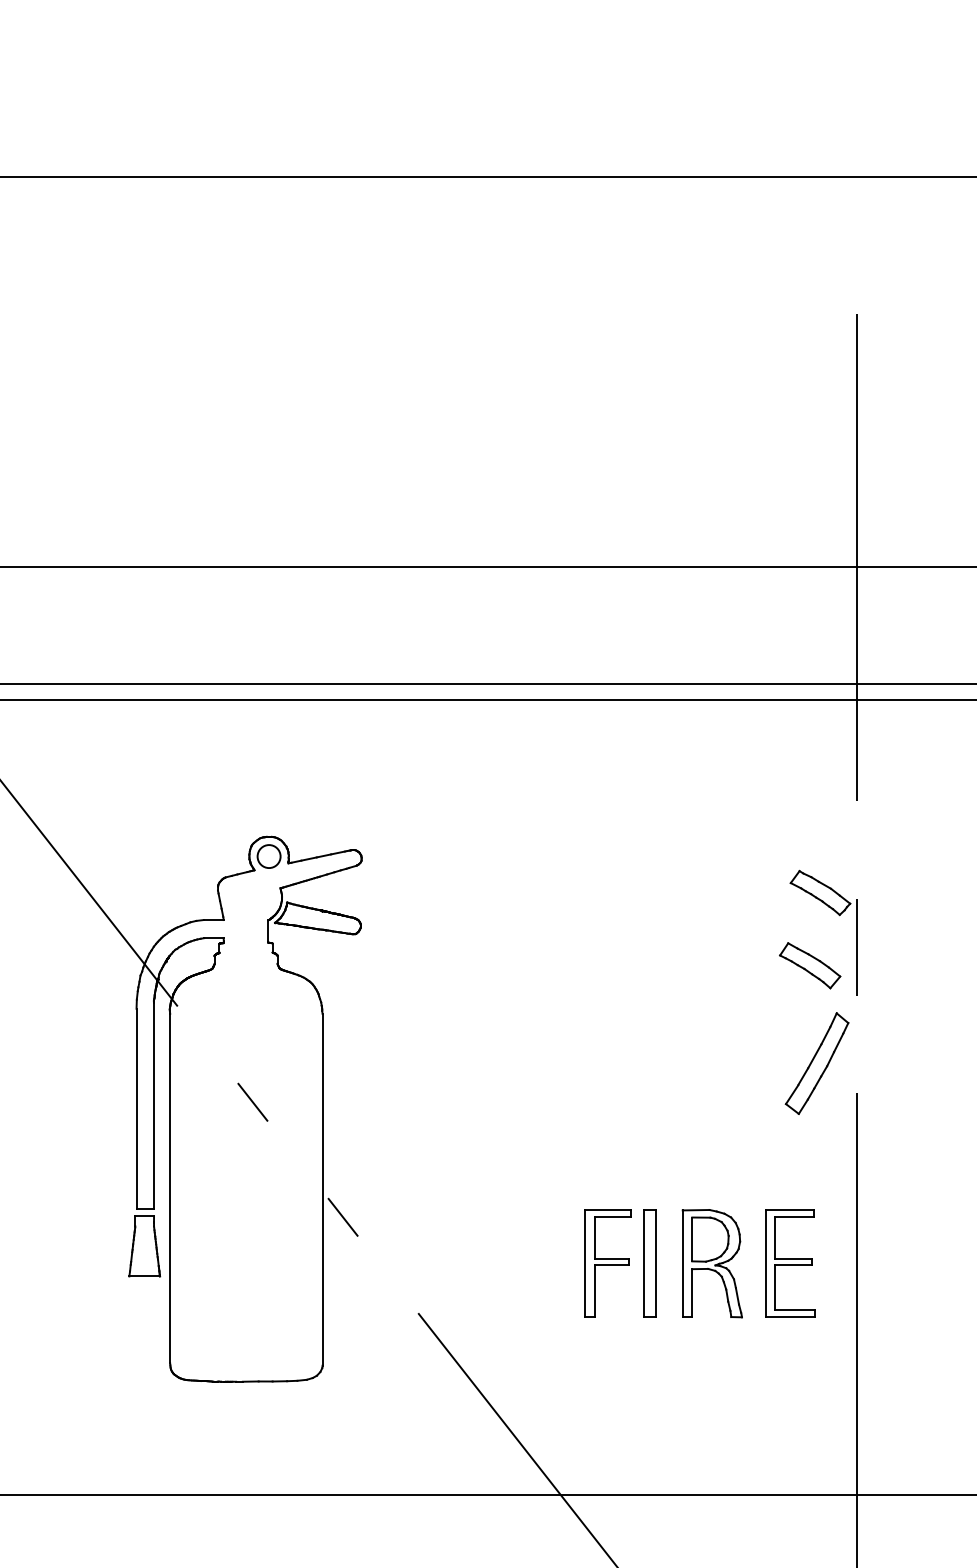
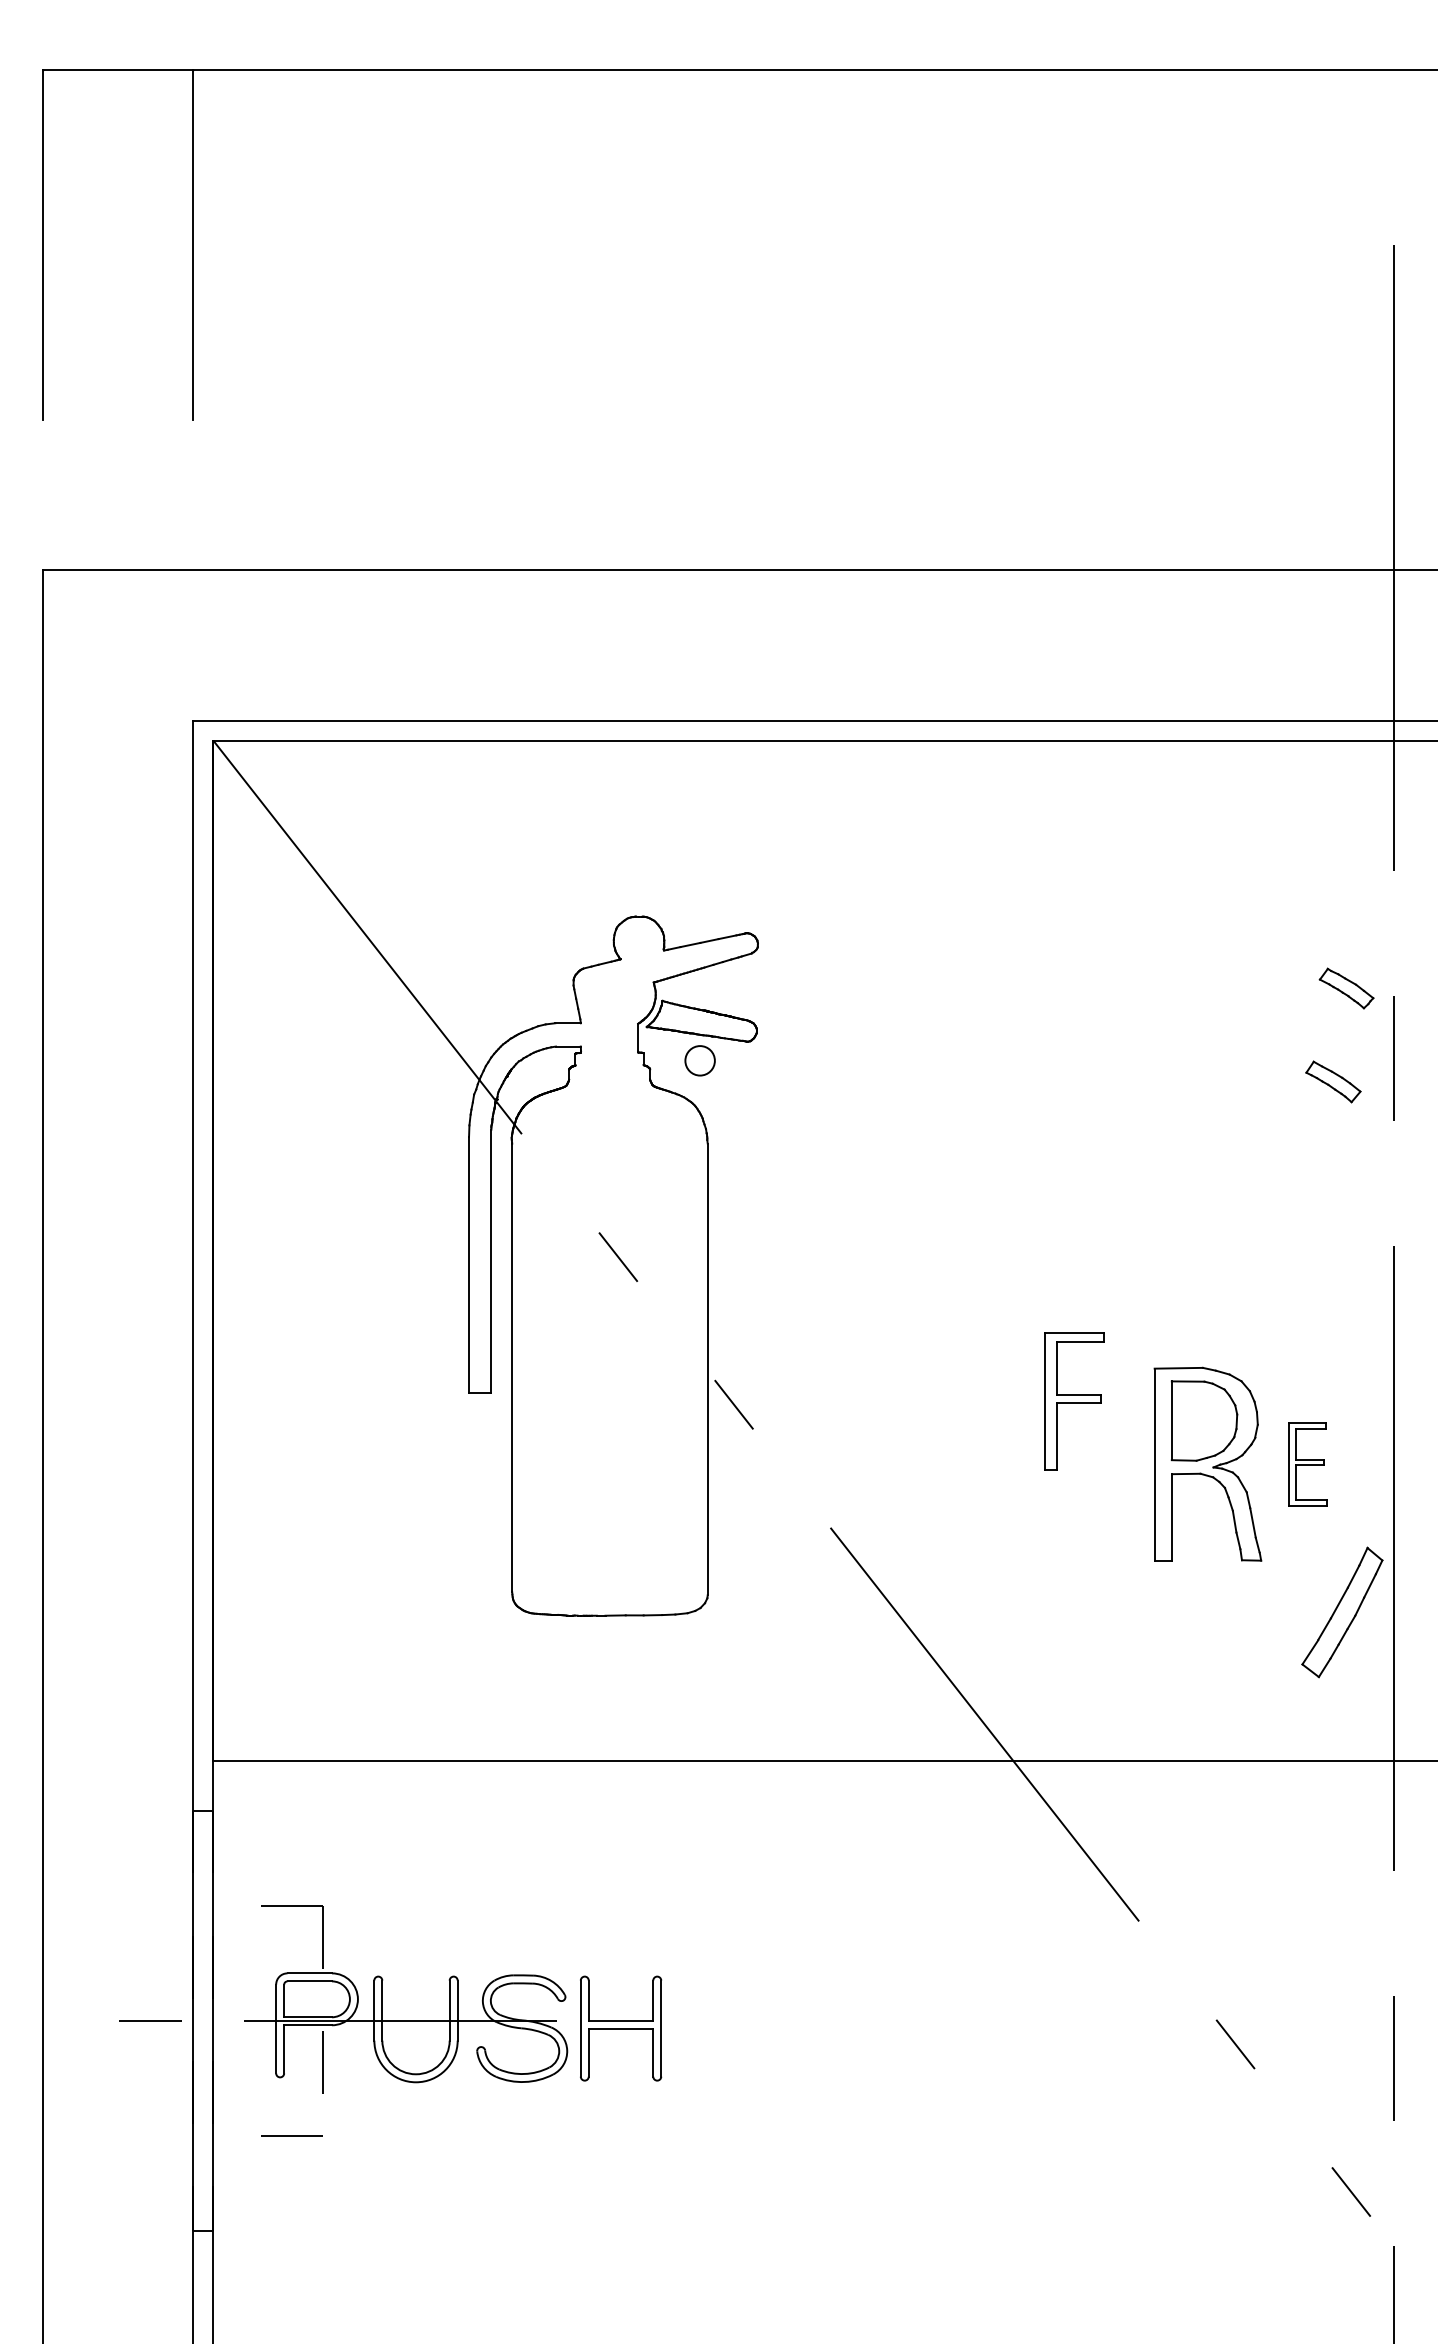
circle: (268, 856) -> (699, 1060), moved
part: (820, 892) -> (1346, 988), size x0.7
part: (810, 965) -> (1333, 1081), size x0.7
part: (817, 1063) -> (1342, 1612), moved
part: (144, 1245) -> (479, 1441), removed
part: (608, 1263) -> (1074, 1401), moved
part: (649, 1263) -> (1127, 1464), removed
part: (712, 1263) -> (1207, 1463), size x1.4
part: (789, 1263) -> (1307, 1464), size x0.6

